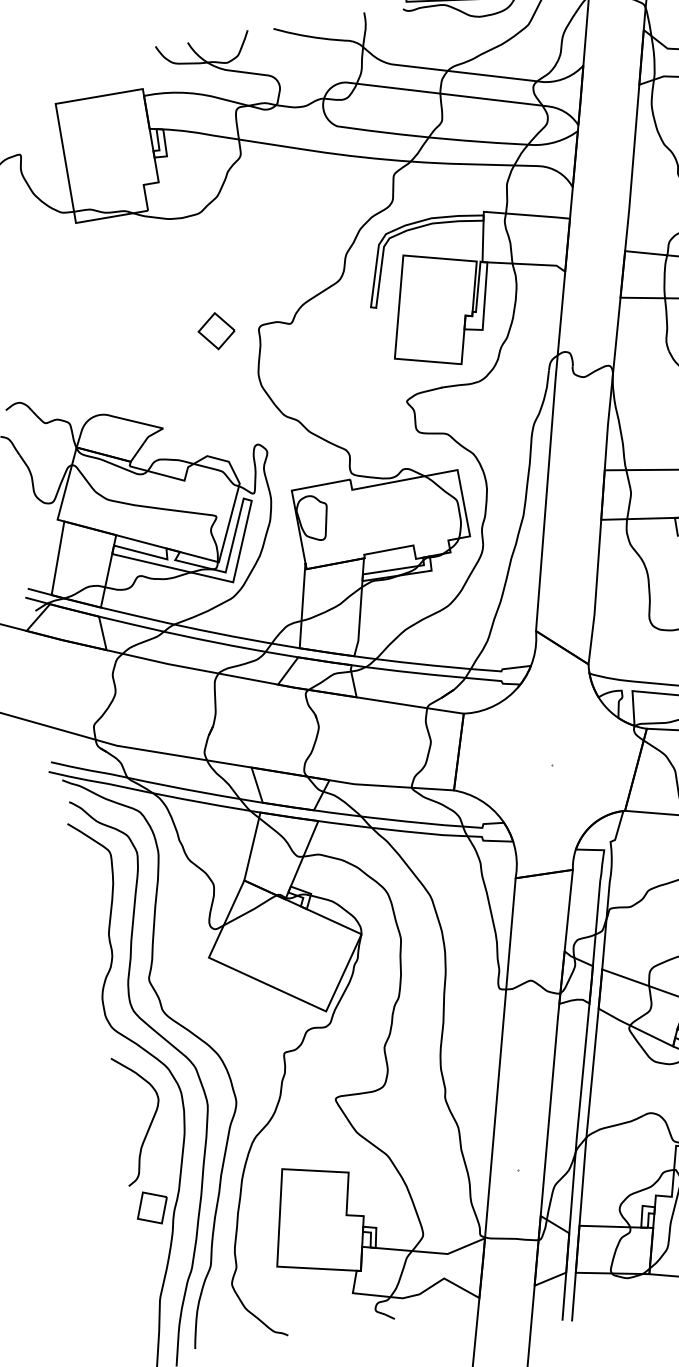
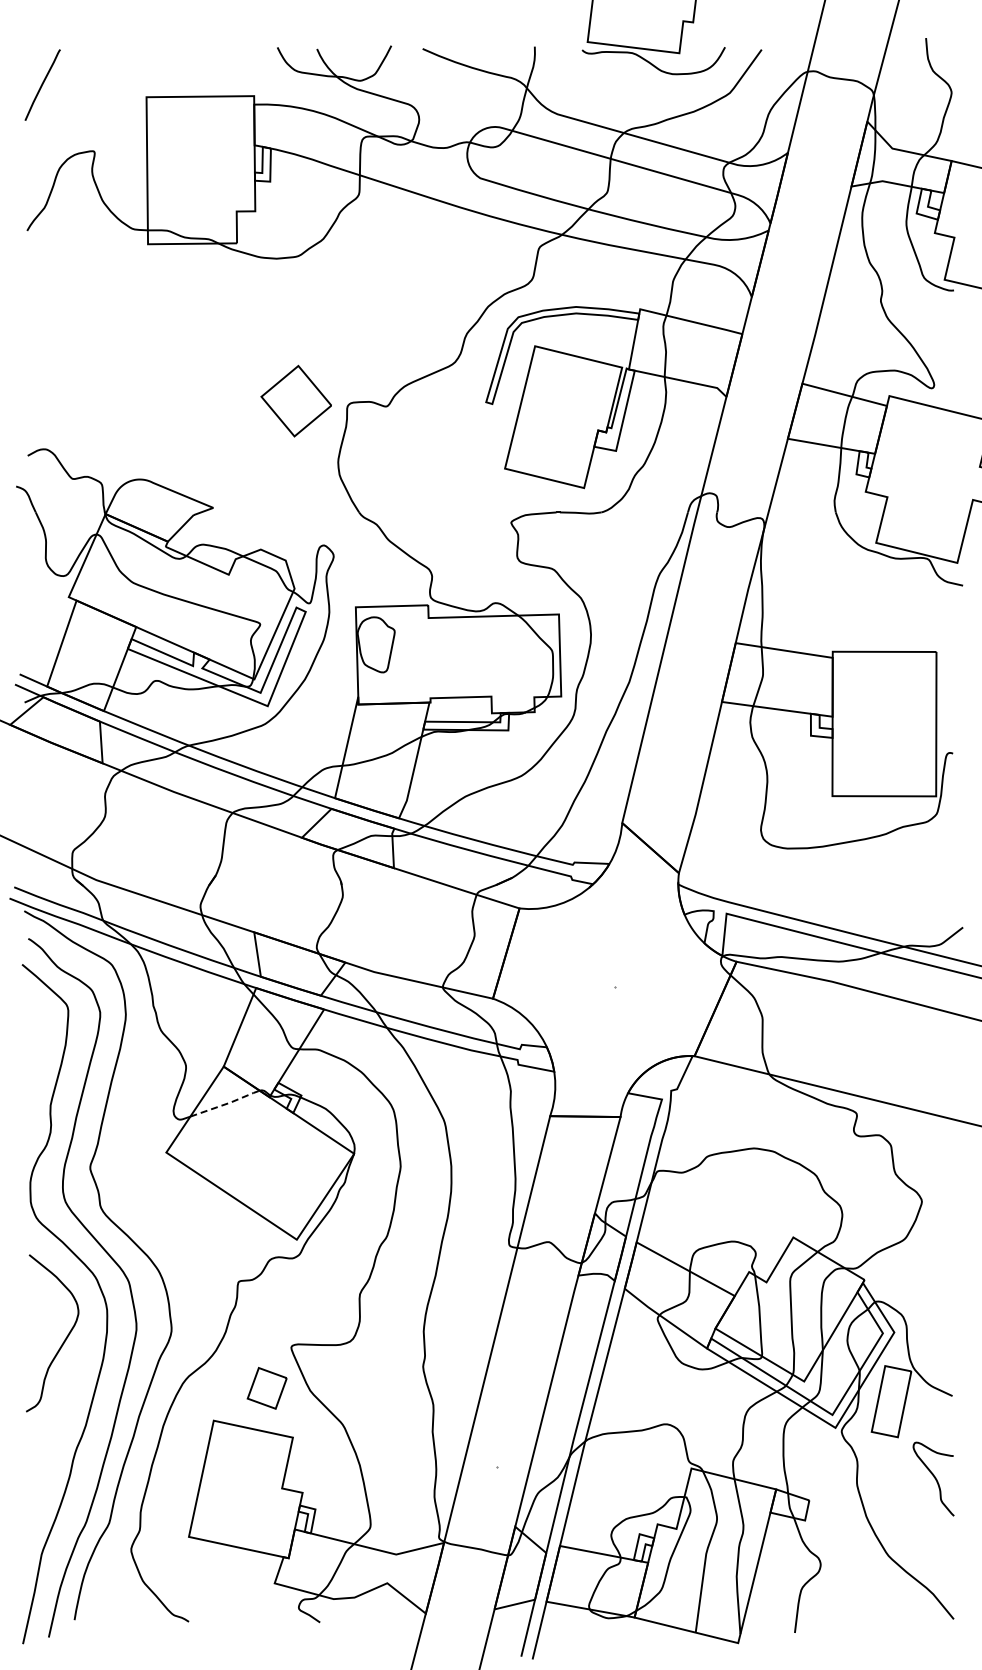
part: (216, 331) -> (295, 401), size x1.6
line: (251, 910) -> (226, 1103), solid -> dashed
part: (151, 1208) -> (266, 1388), moved

